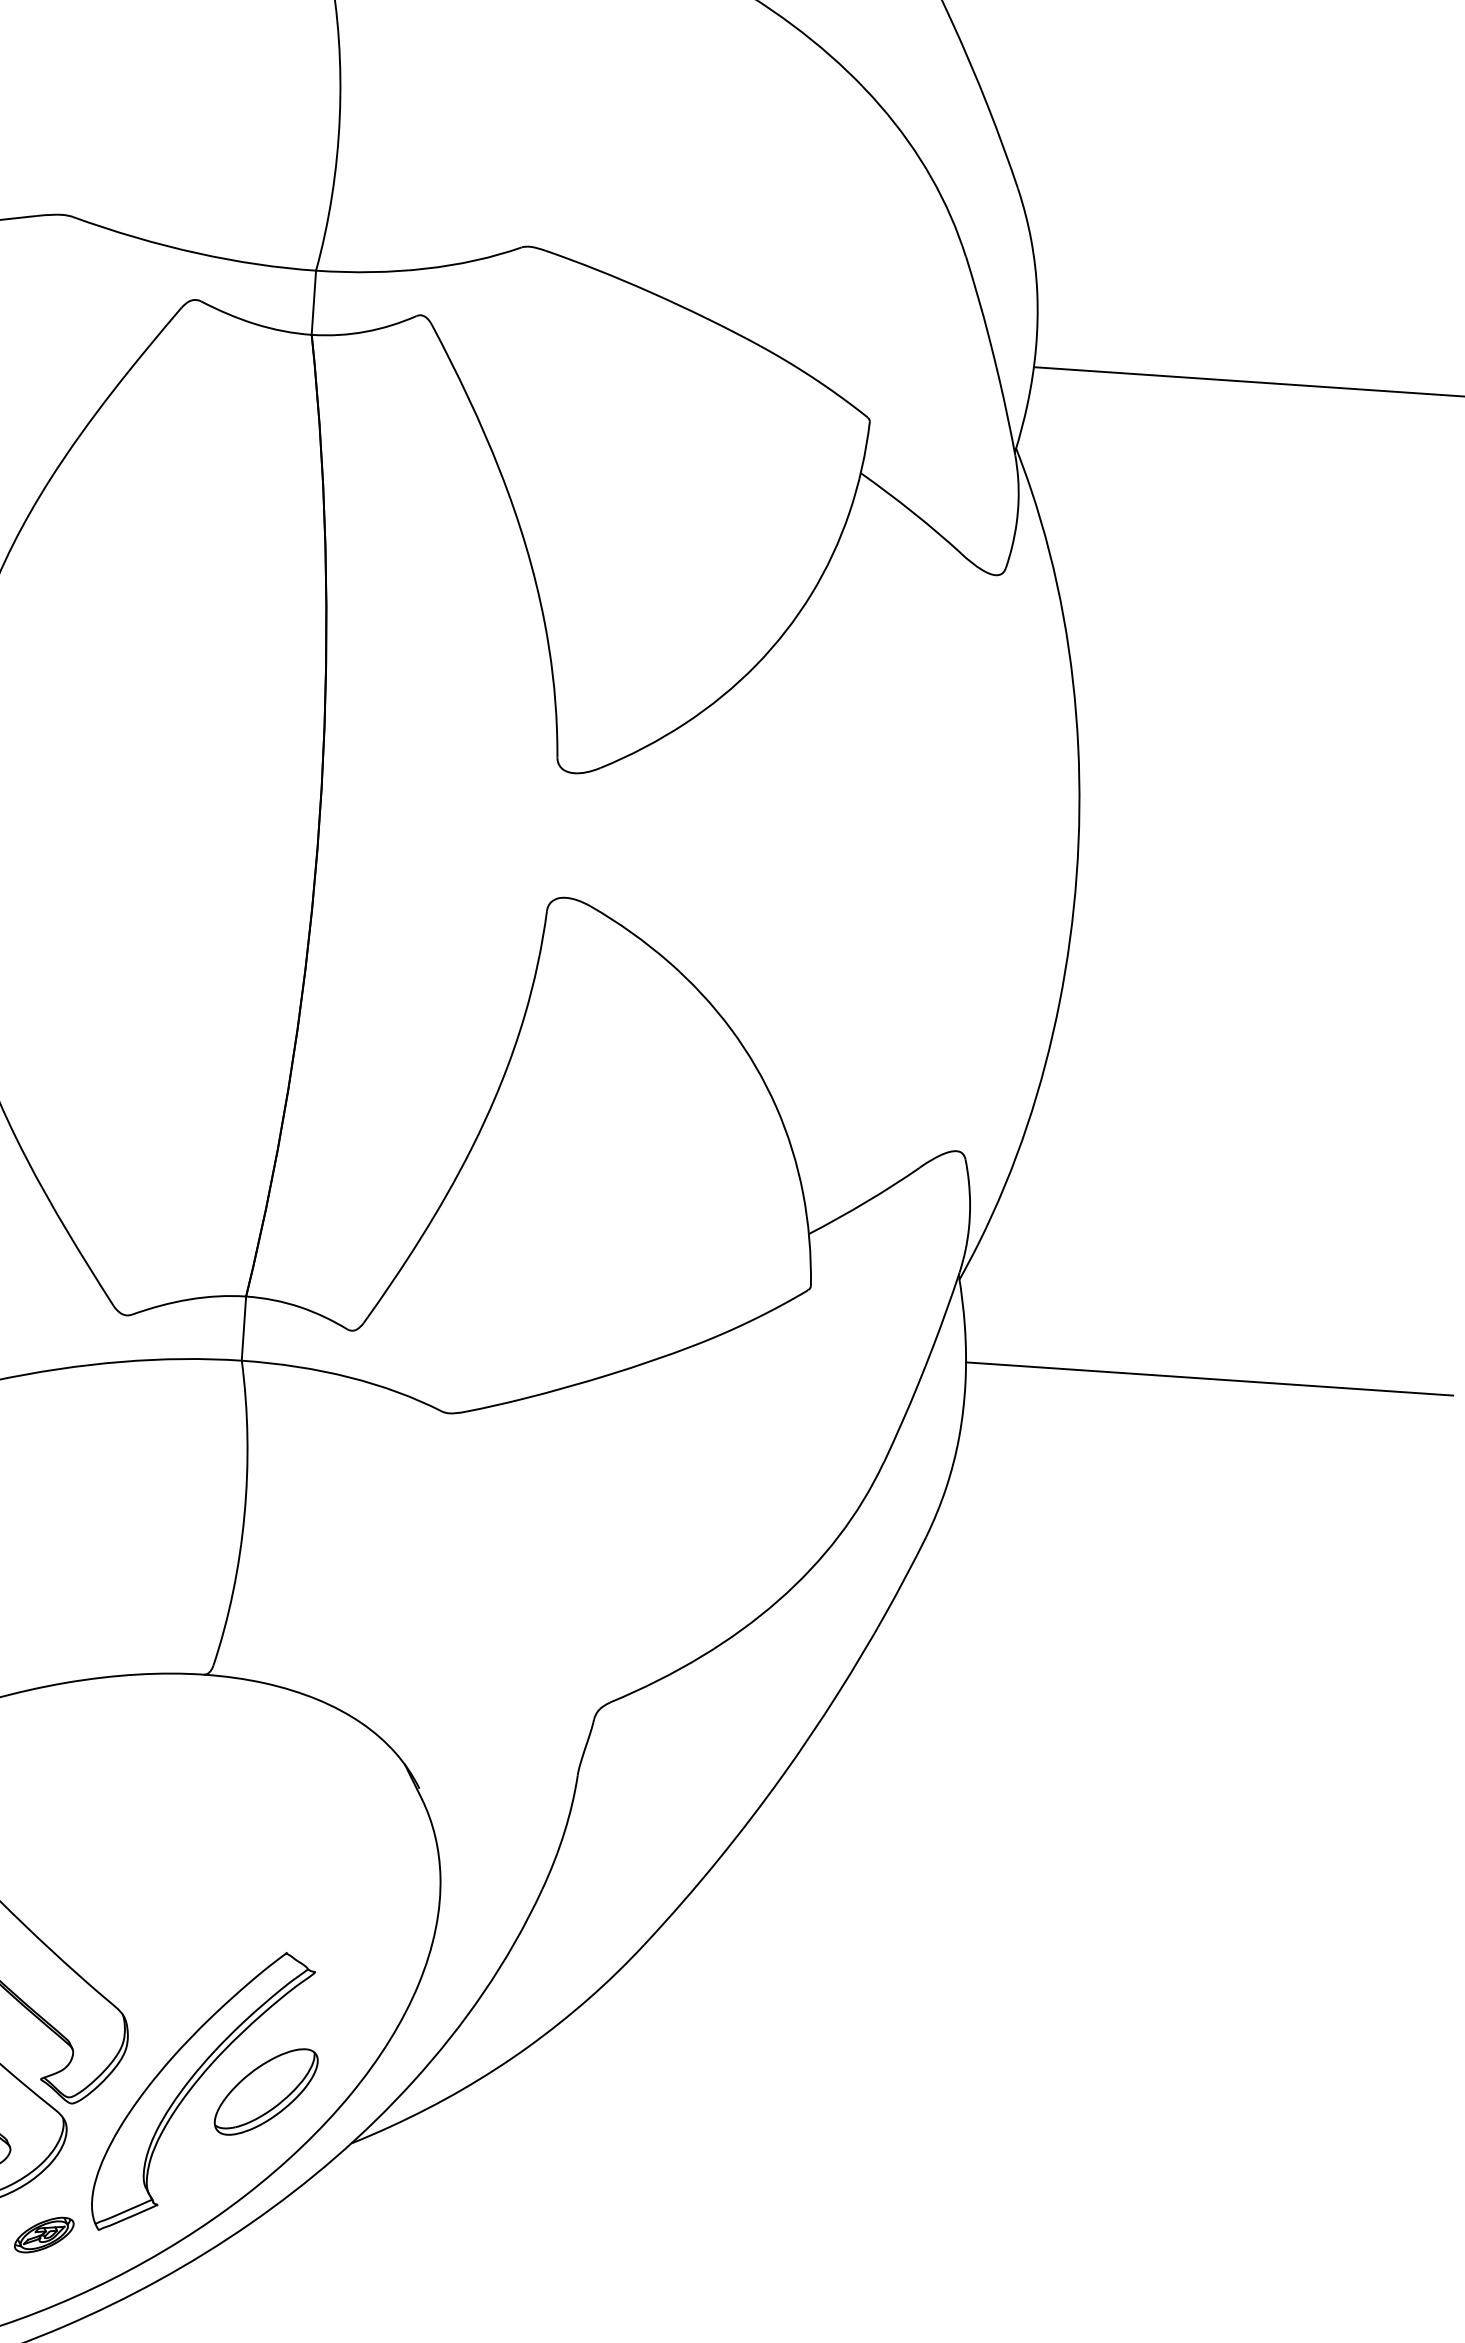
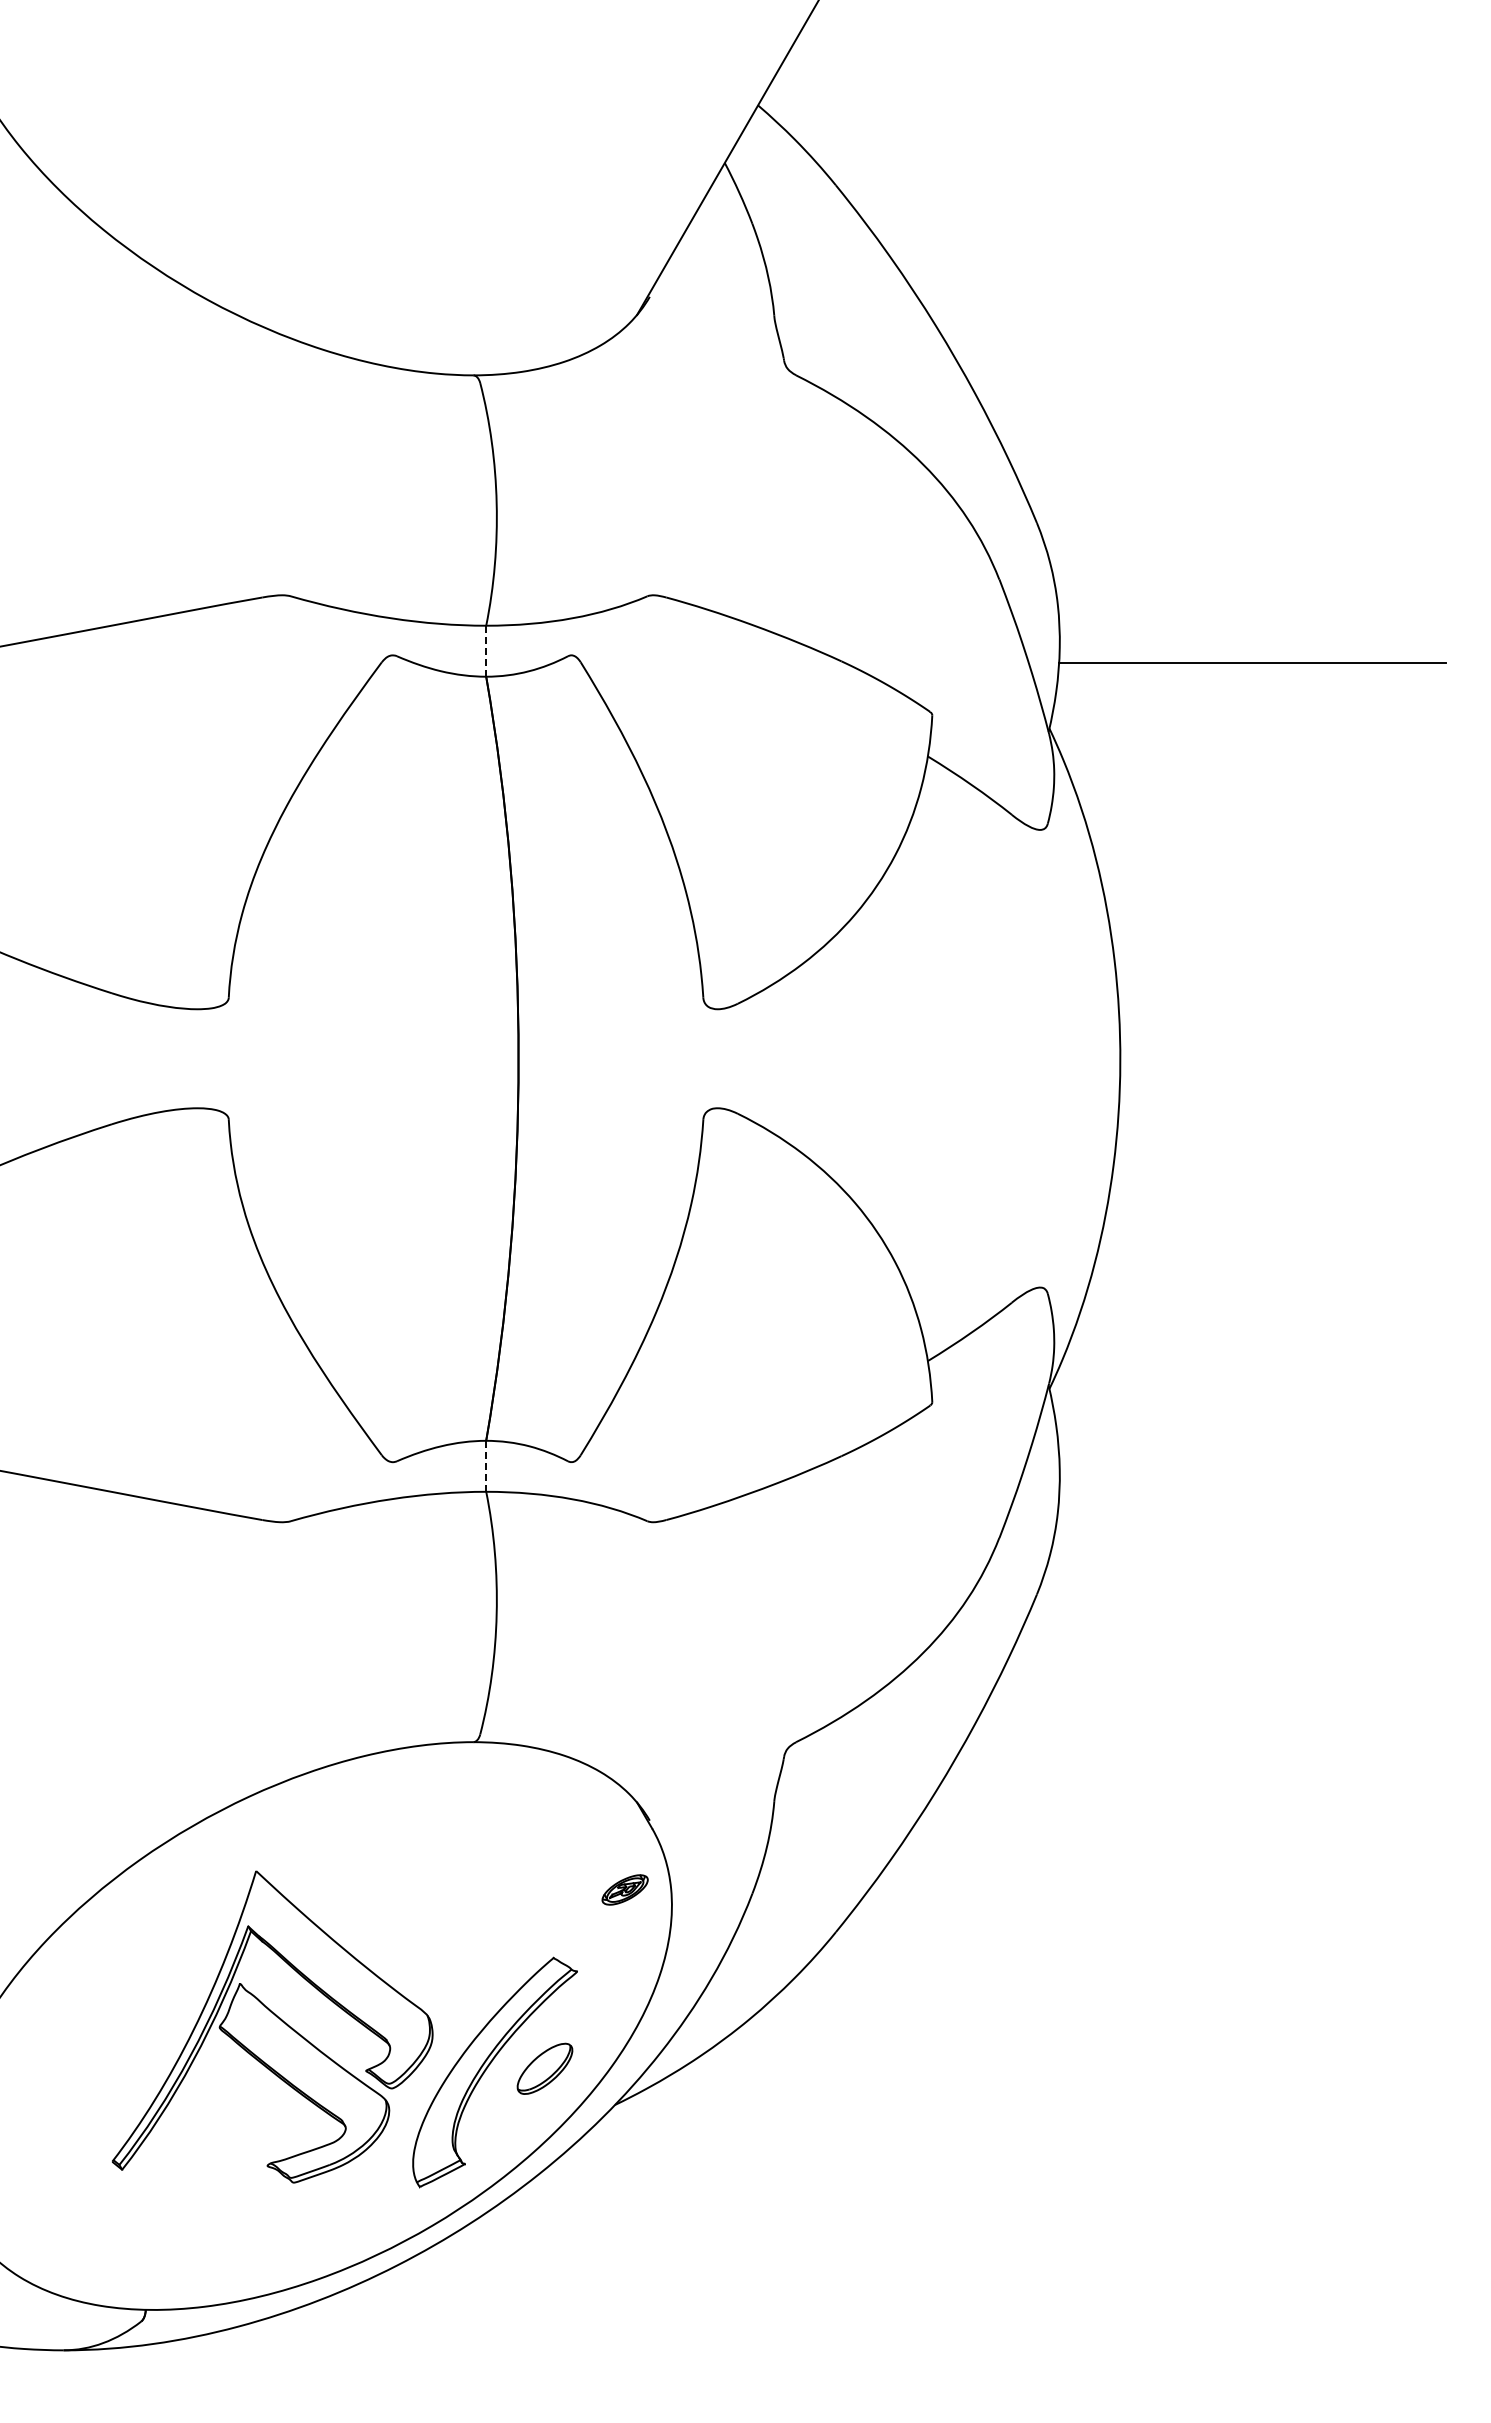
line: (314, 303) -> (486, 651), solid -> dashed
line: (244, 1328) -> (486, 1466), solid -> dashed
line: (1209, 1379) -> (1252, 1454), removed
part: (265, 2091) -> (544, 2068), size x0.7
part: (43, 2234) -> (624, 1889), moved

